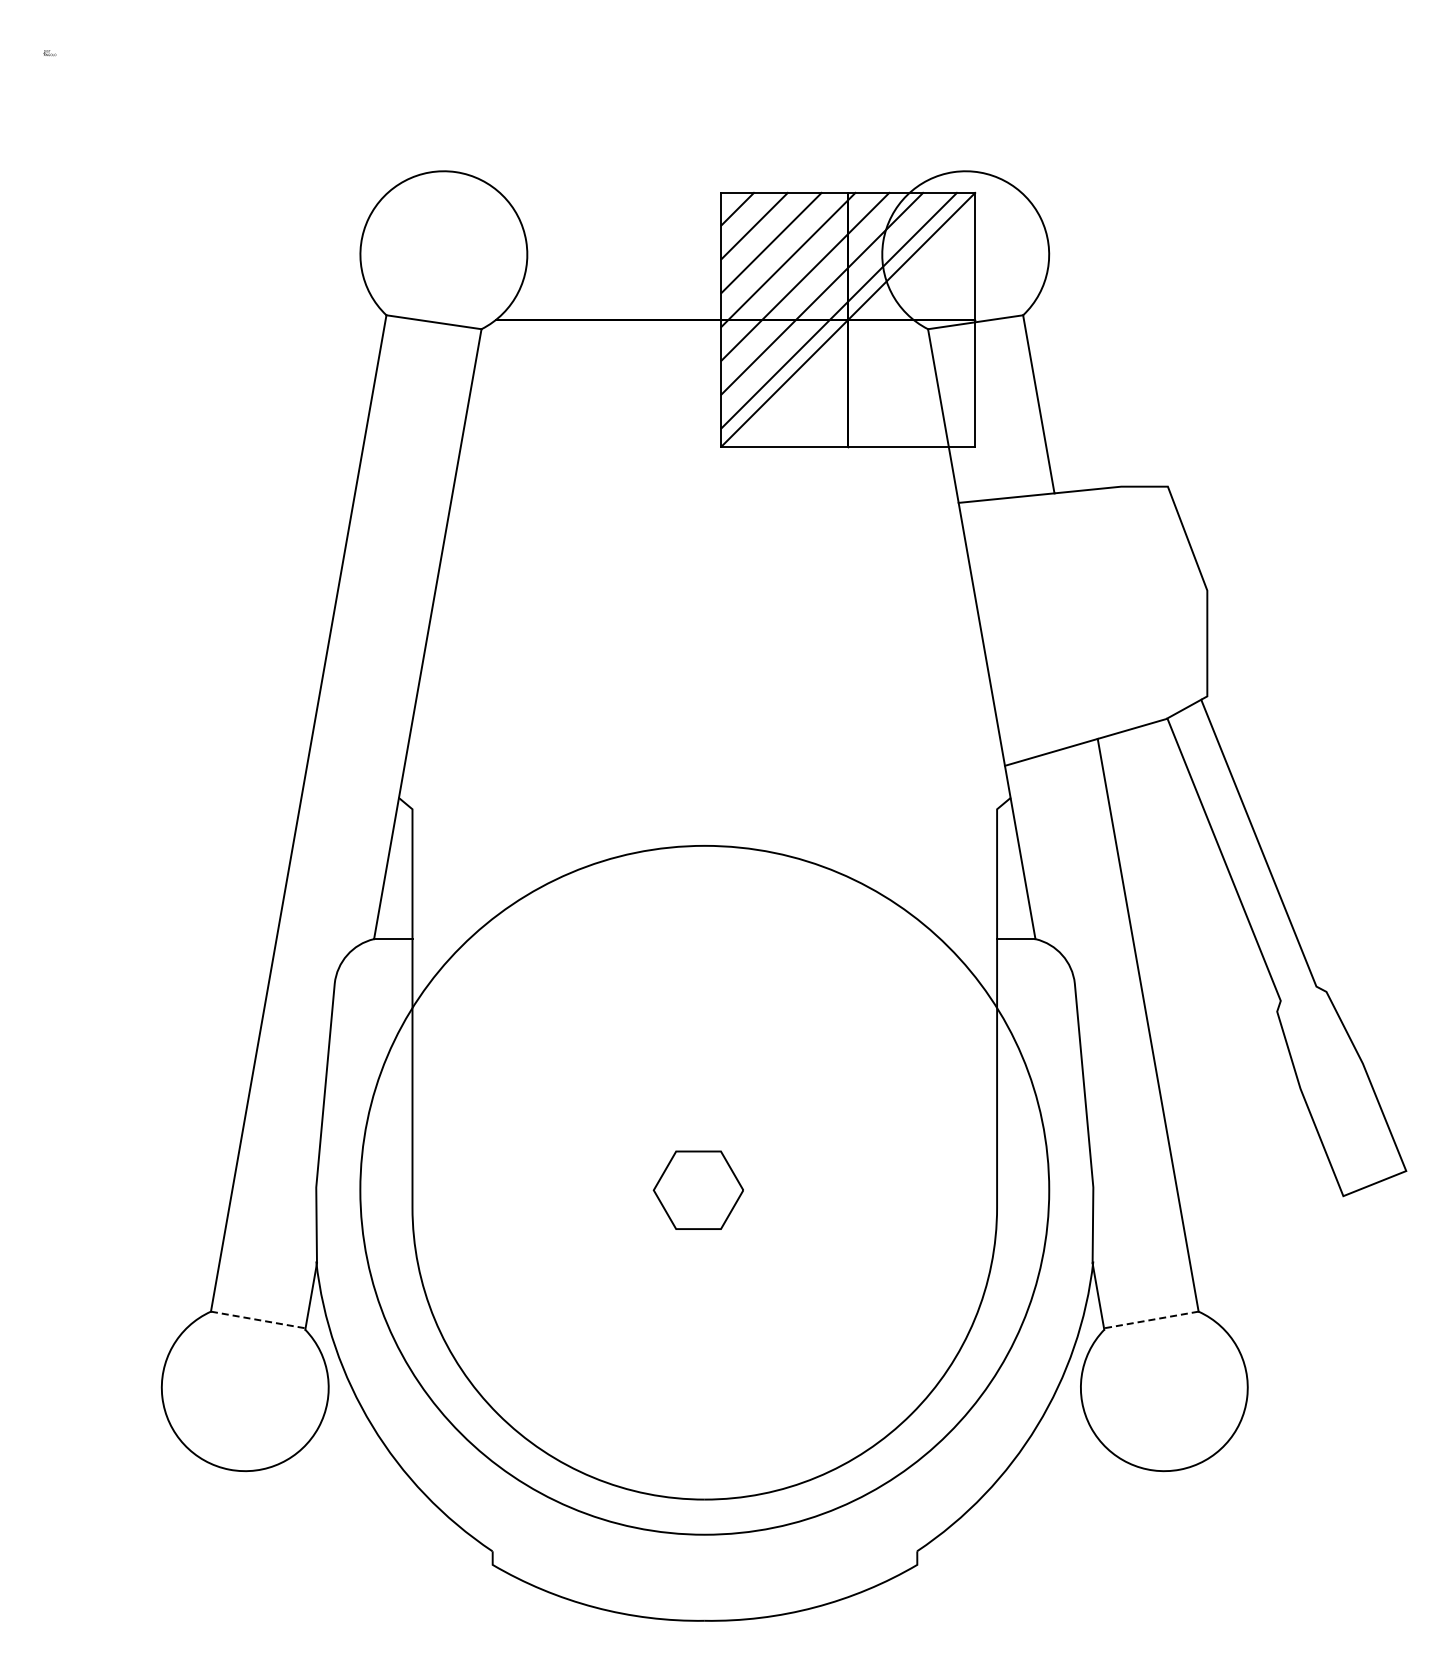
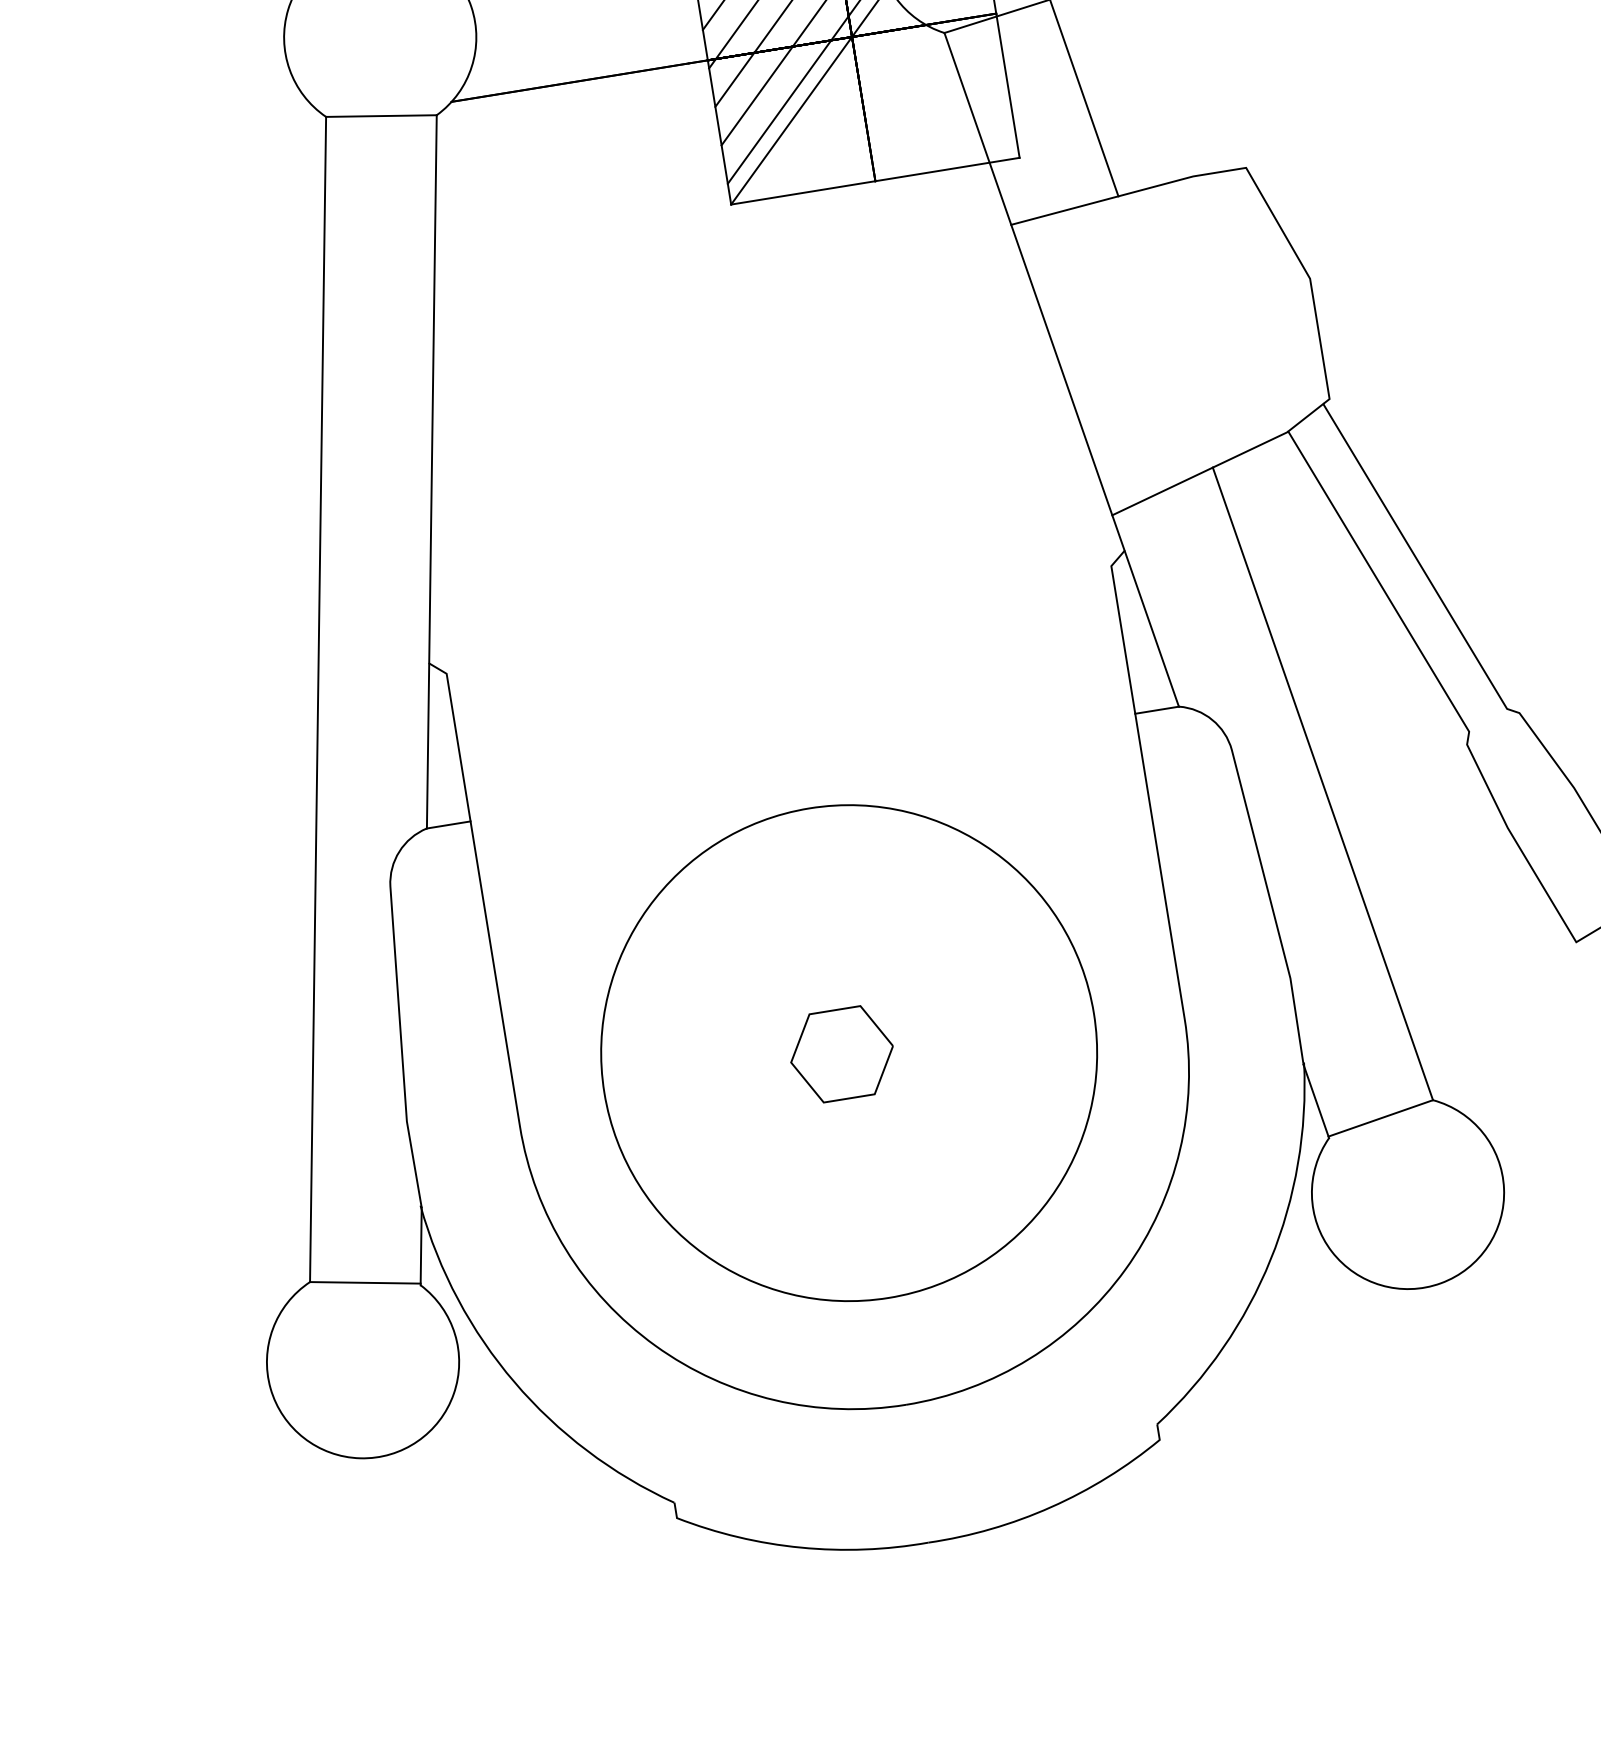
circle: (704, 1190) -> (848, 1053), size x0.62
line: (258, 1320) -> (365, 1283), dashed -> solid
line: (1150, 1320) -> (1379, 1119), dashed -> solid

